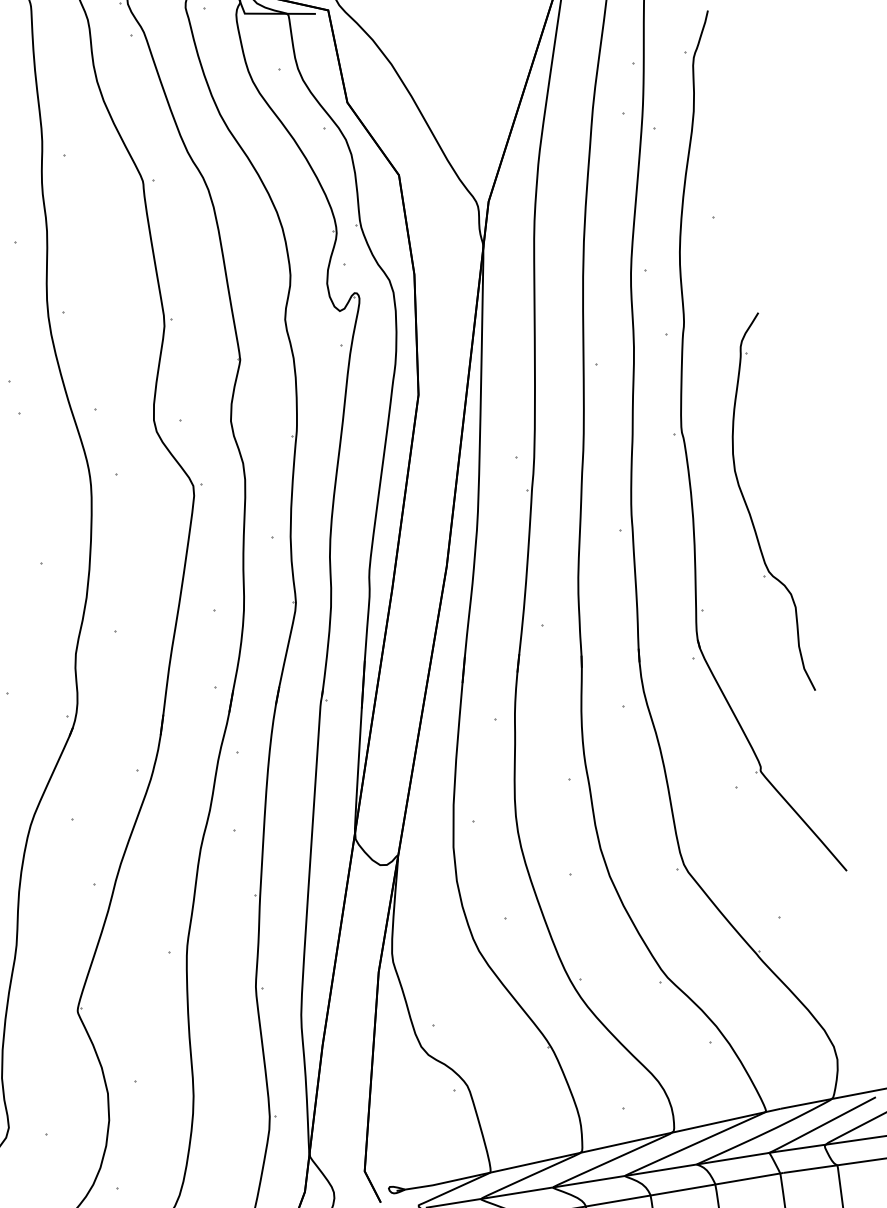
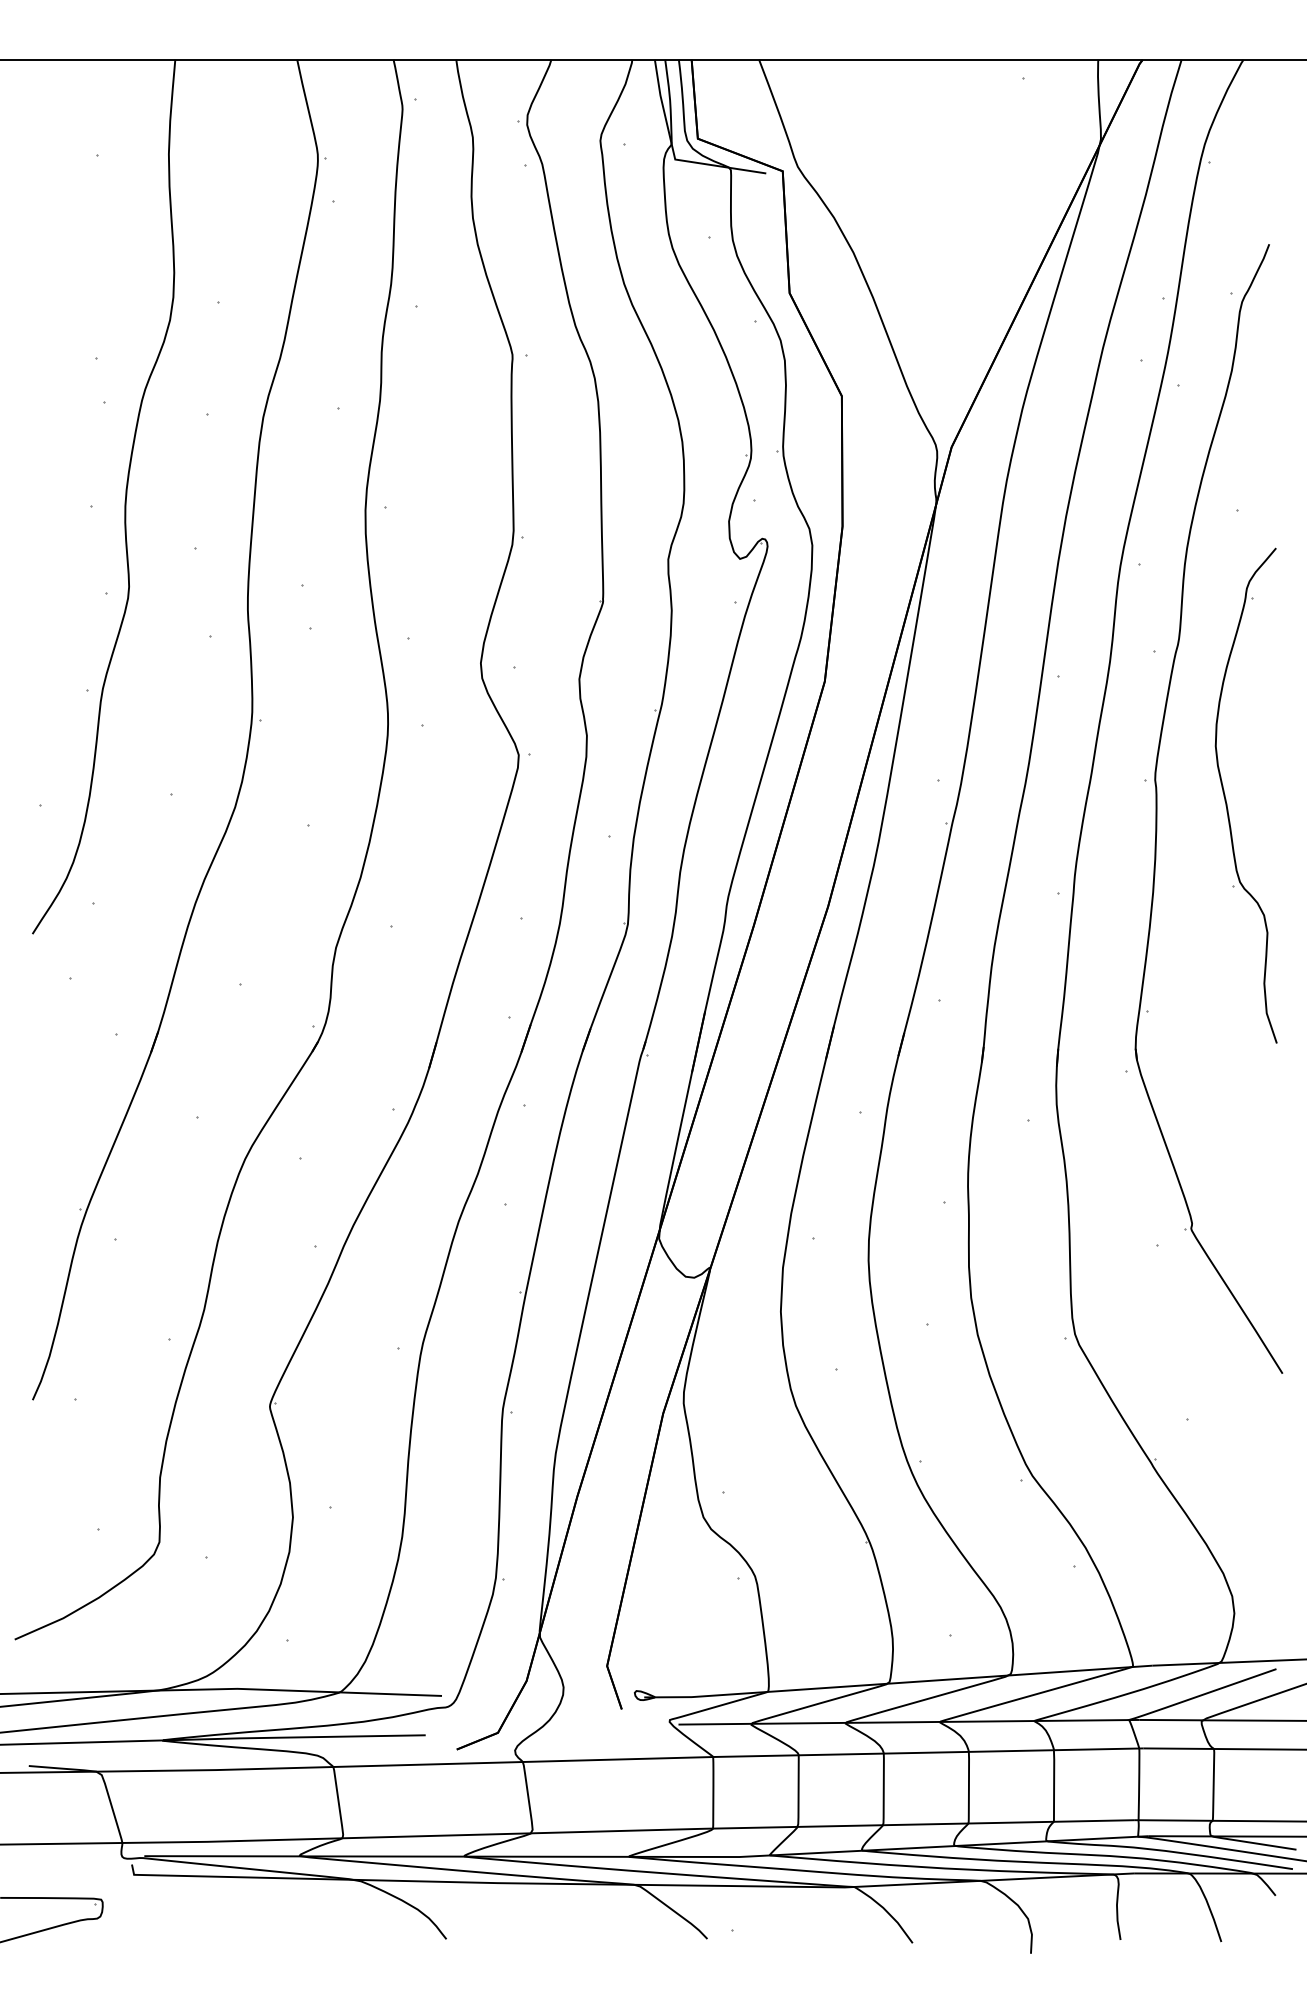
part: (749, 510) -> (1226, 799), moved

